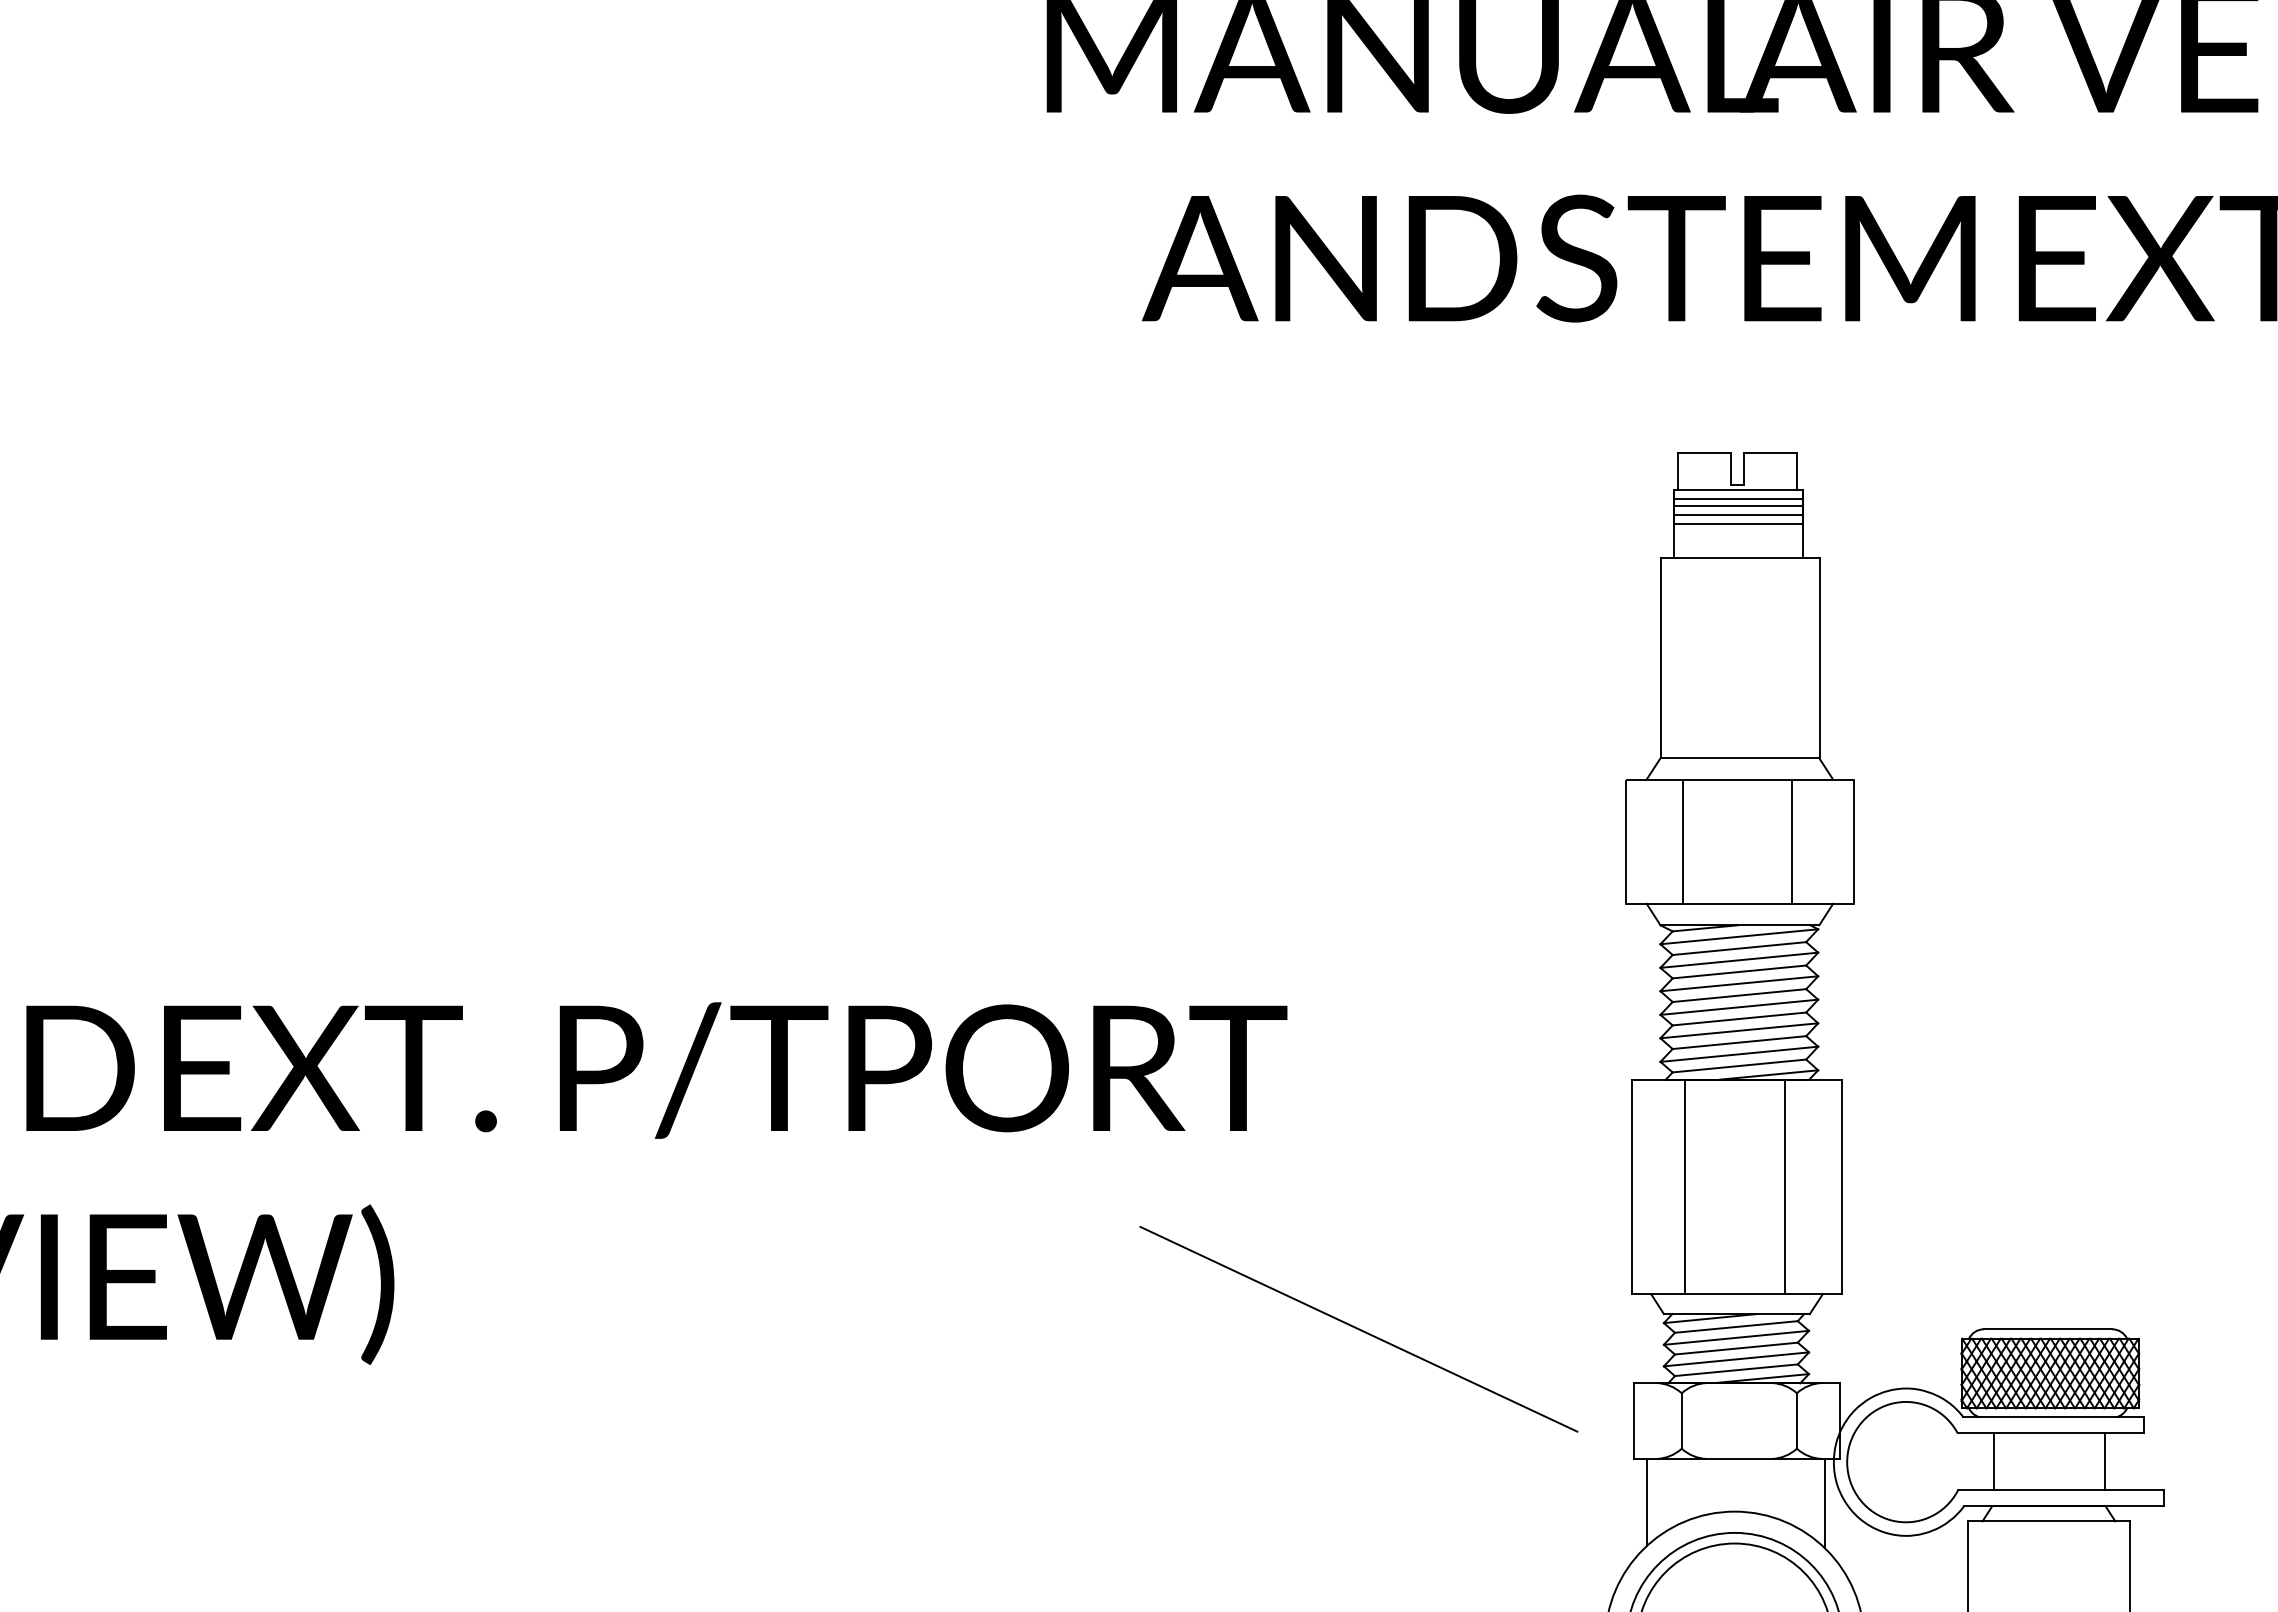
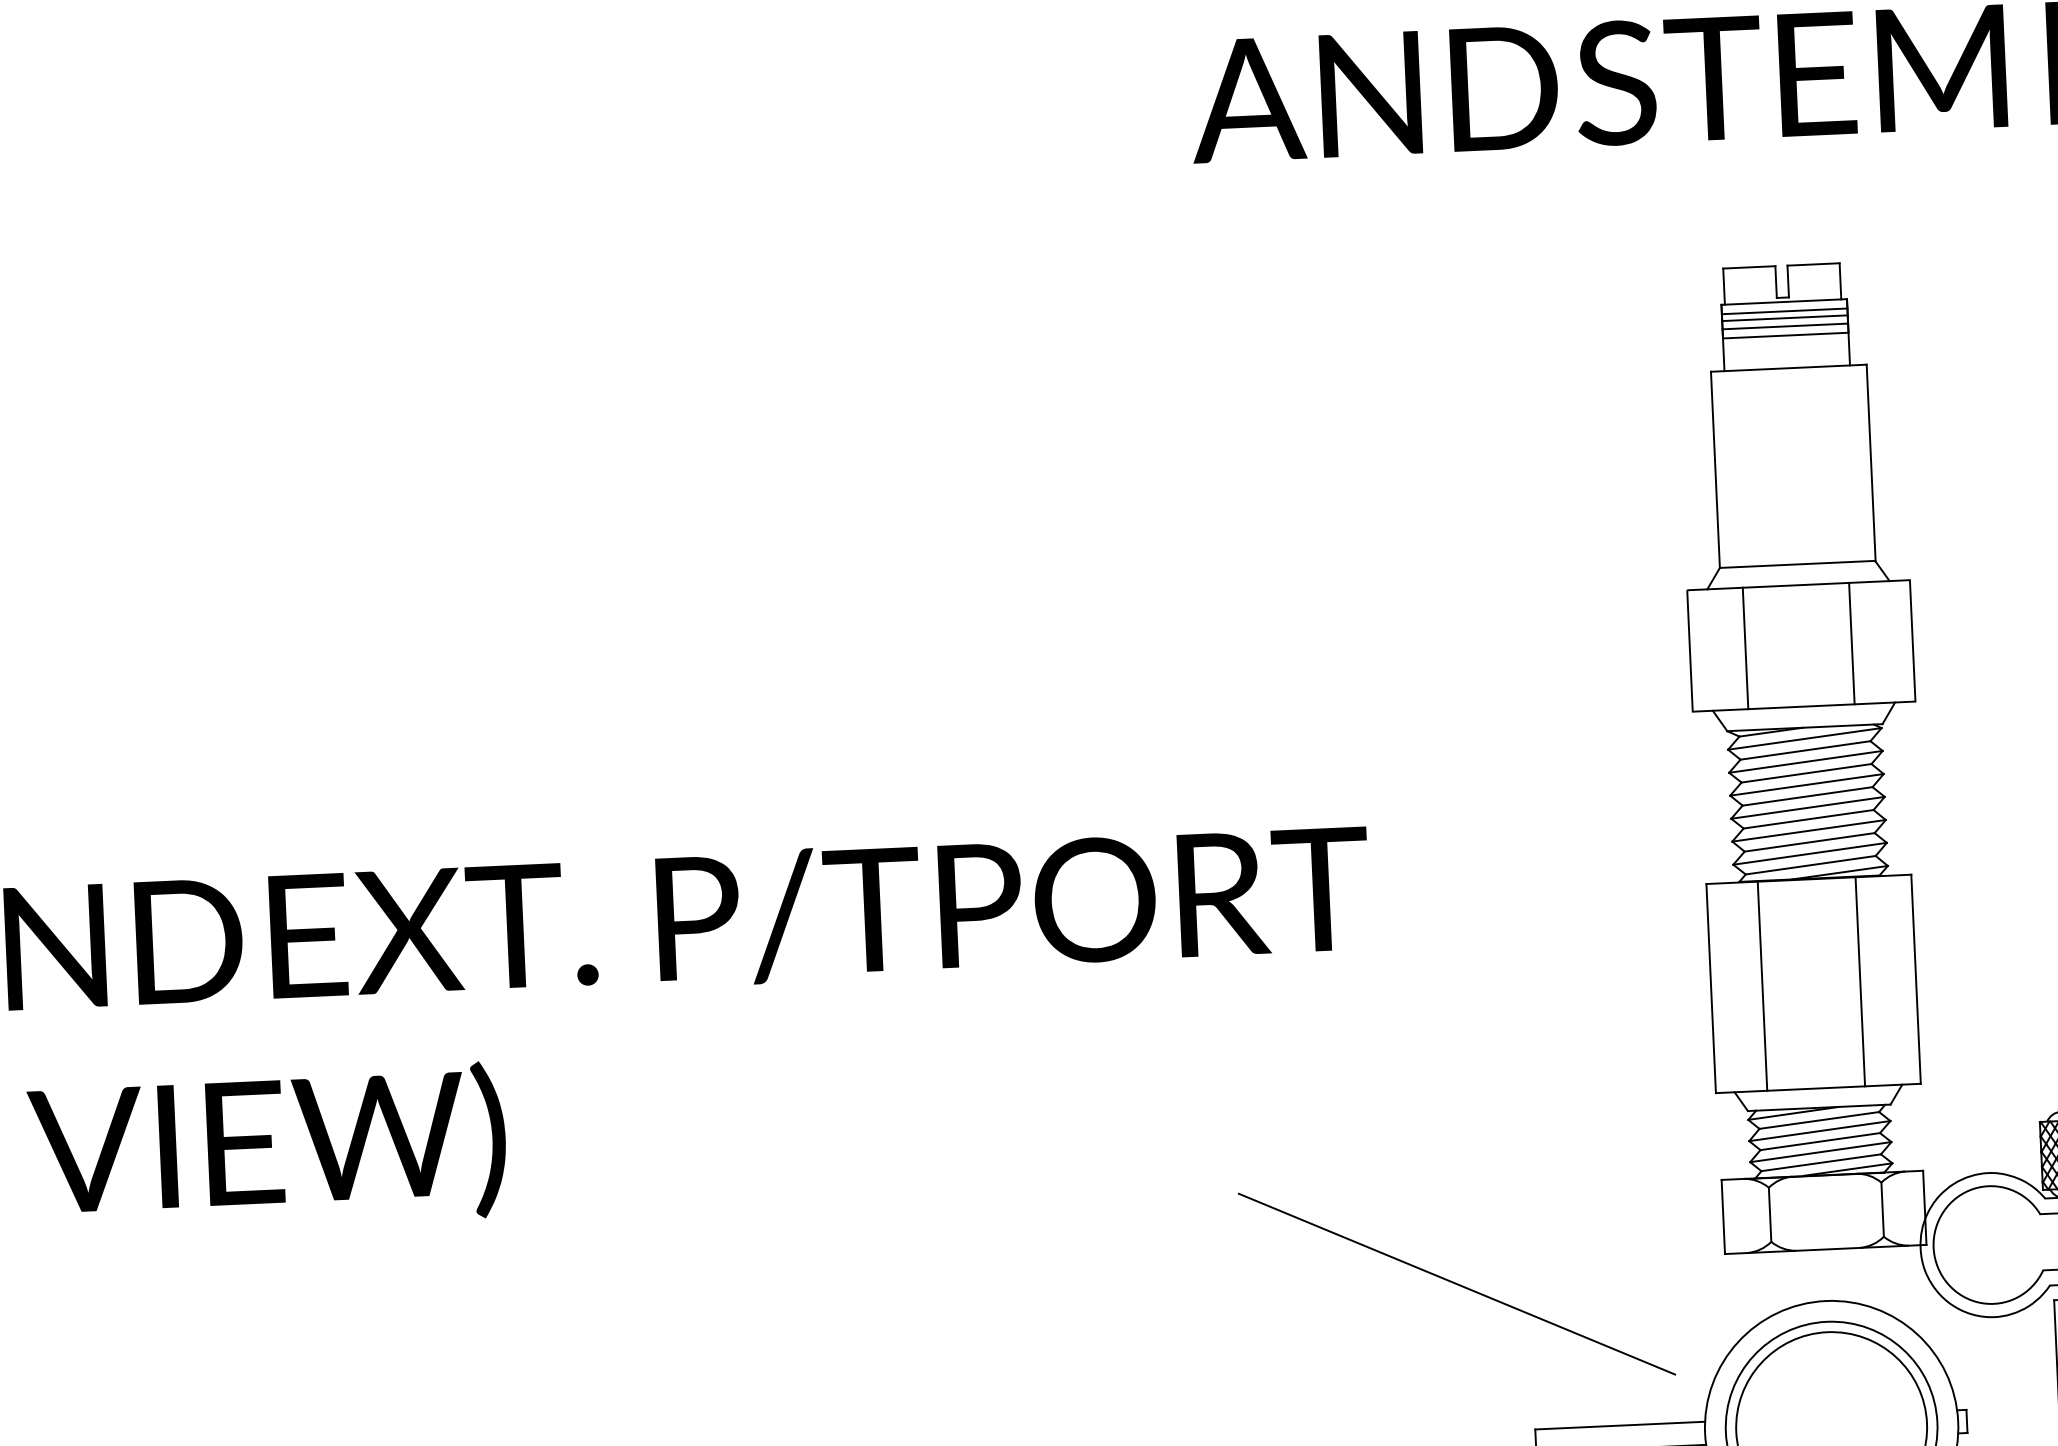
line: (1358, 1329) -> (1456, 1284), moved
line: (1647, 1502) -> (1740, 1295), removed
line: (1825, 1503) -> (1914, 1289), removed

